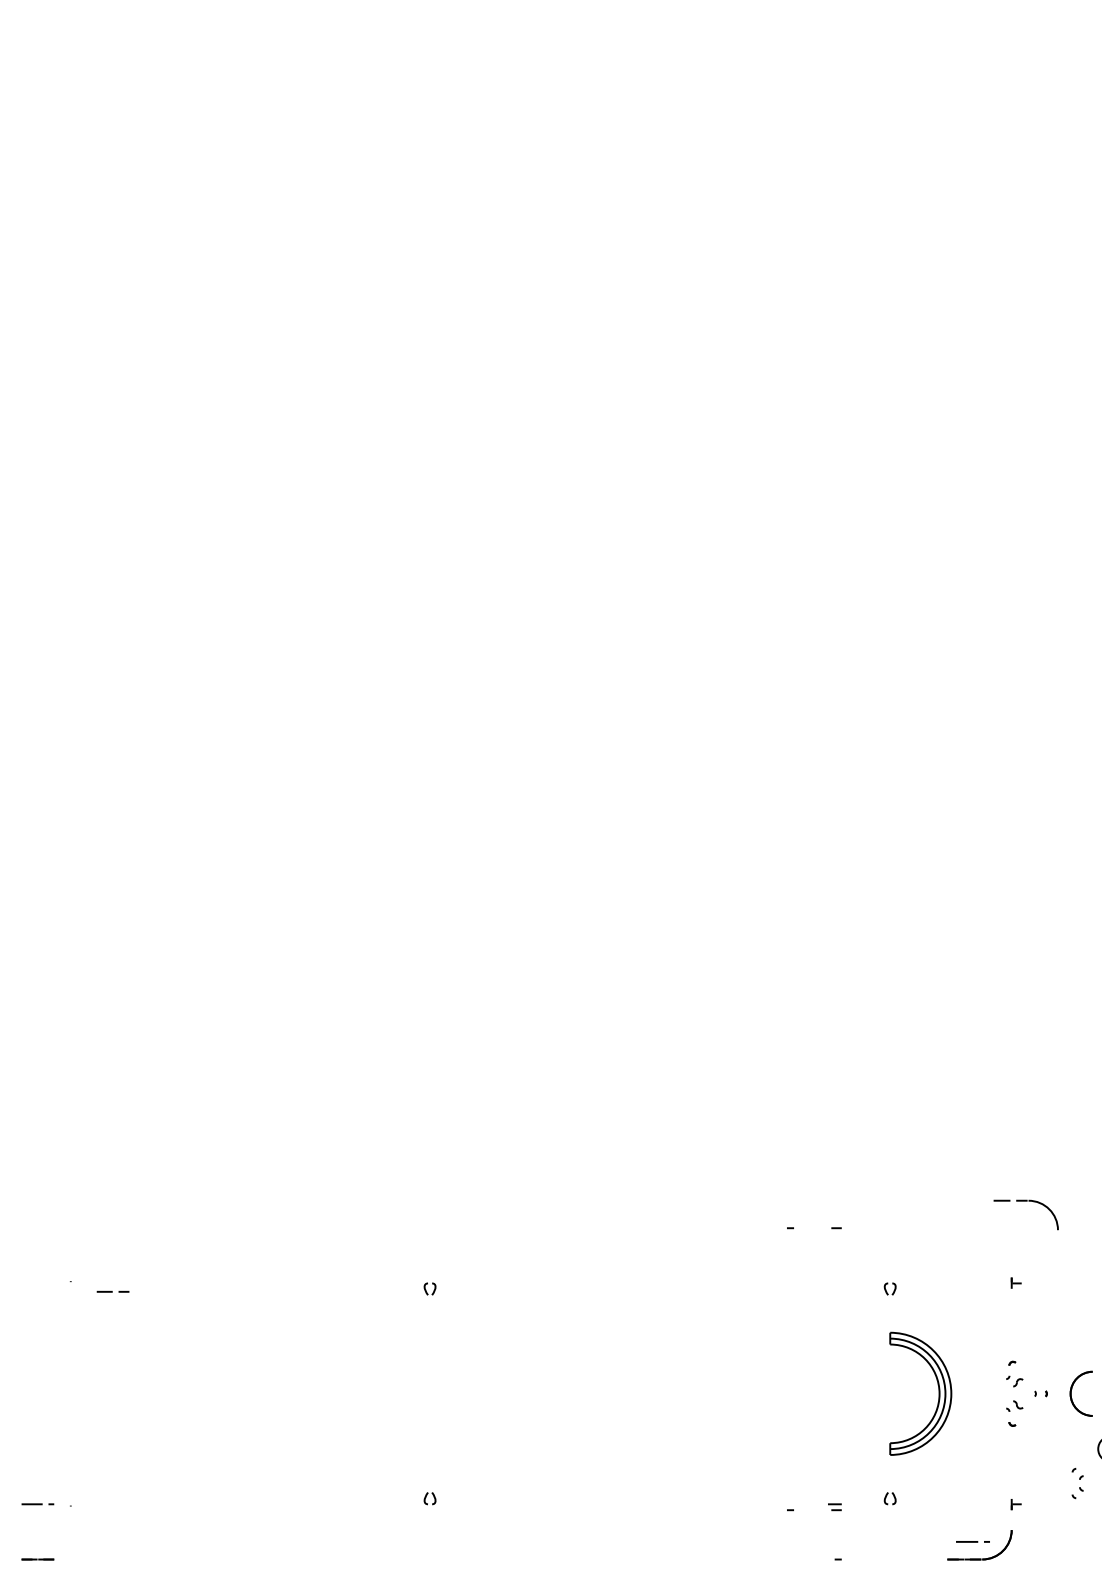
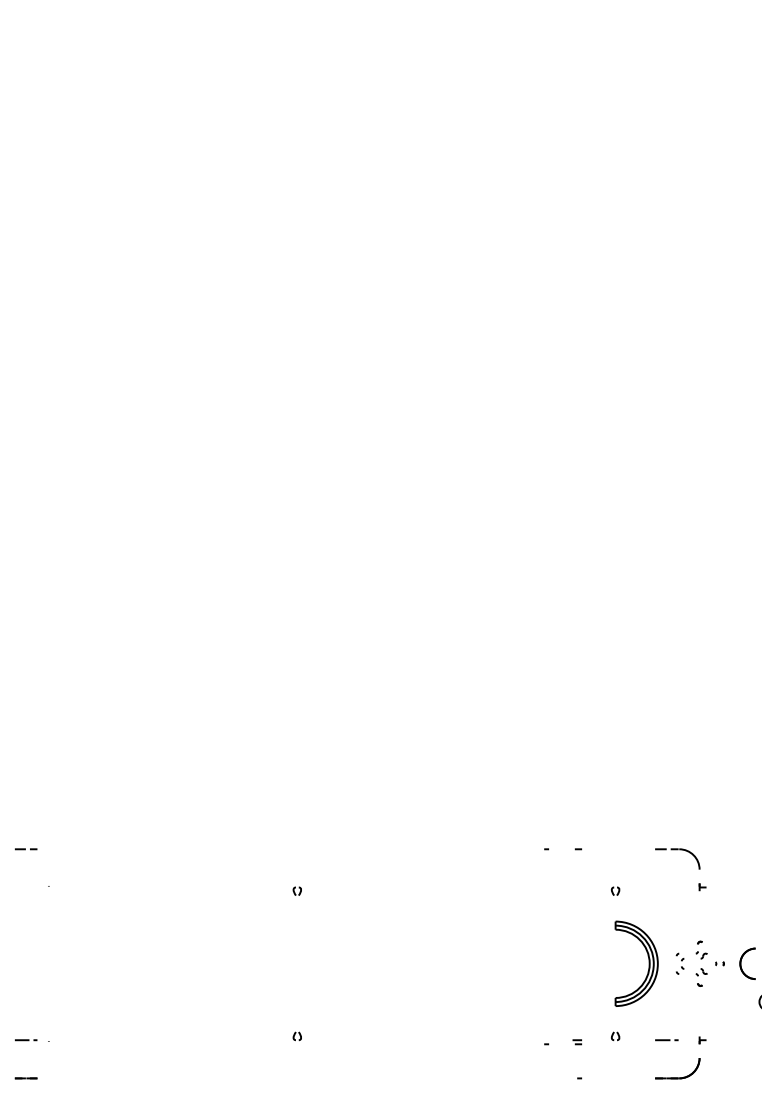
part: (1026, 1202) -> (677, 850), moved
line: (112, 1292) -> (25, 849), moved
part: (1076, 1483) -> (679, 963), moved
line: (972, 1542) -> (666, 1040), moved

